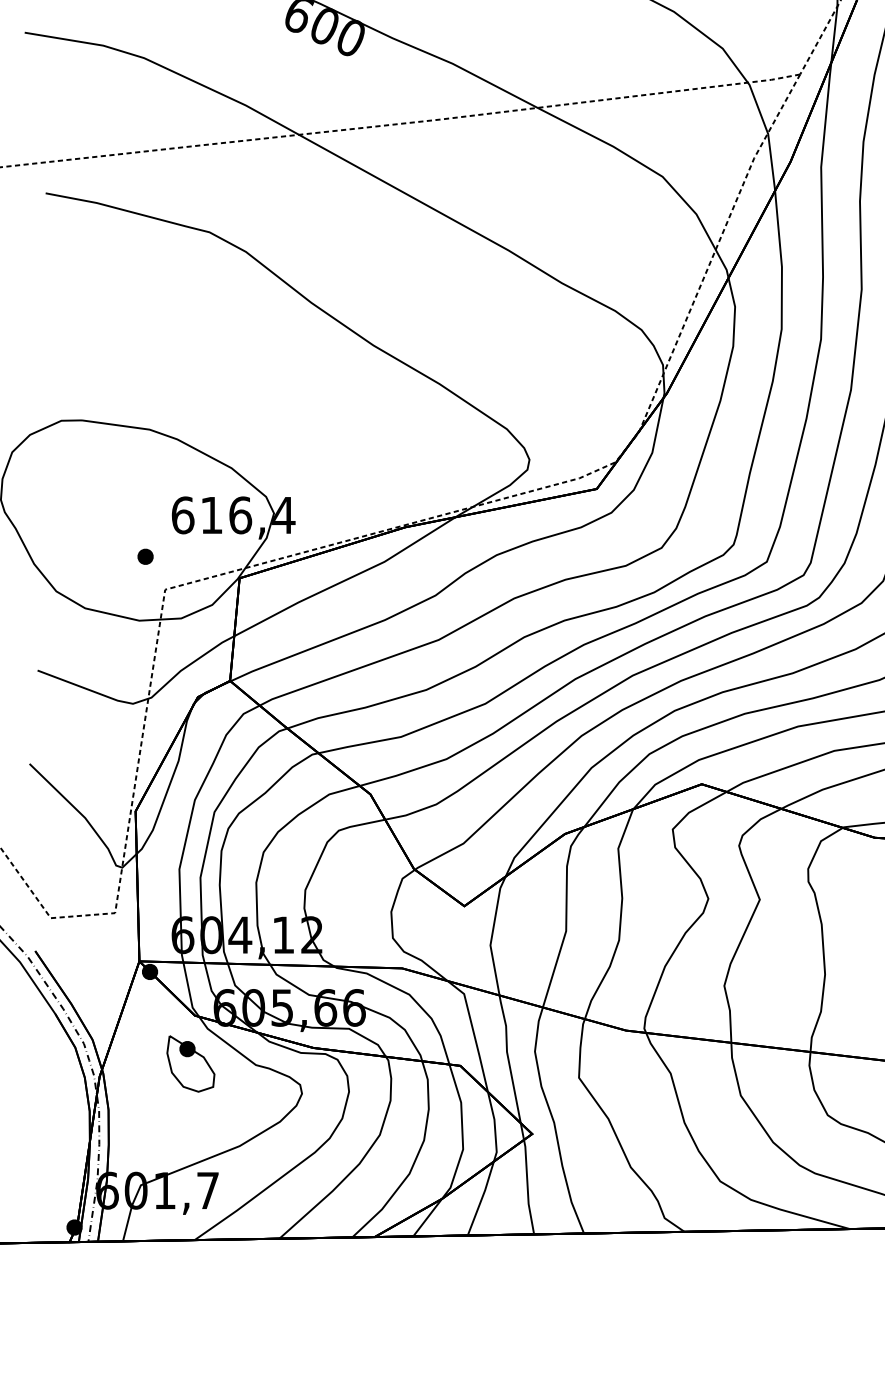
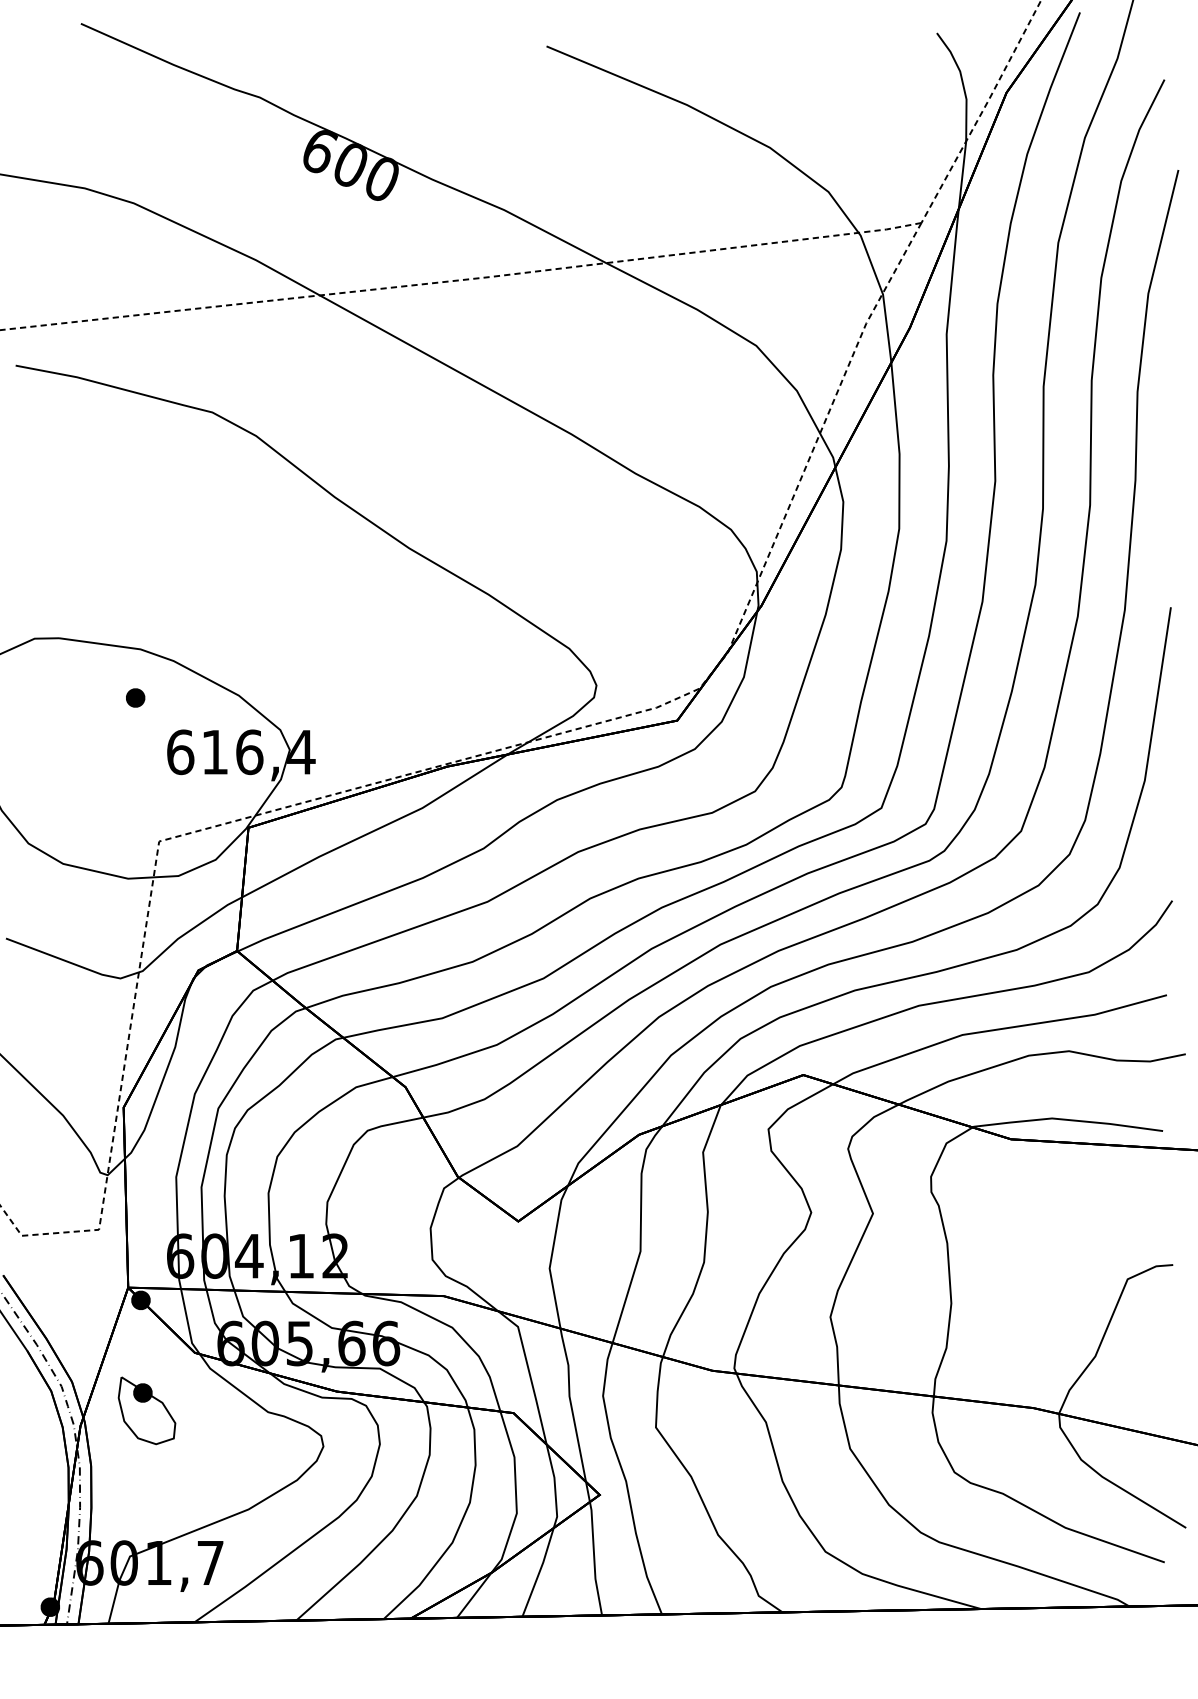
part: (145, 556) -> (135, 697), moved
part: (190, 1063) -> (146, 1410), moved

